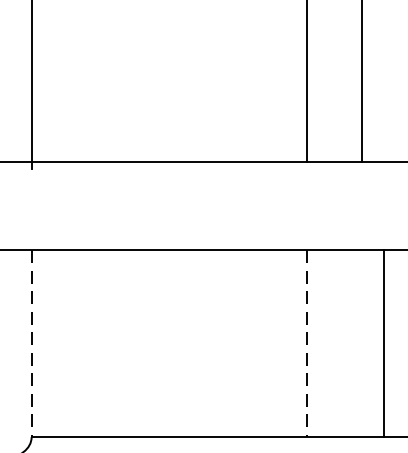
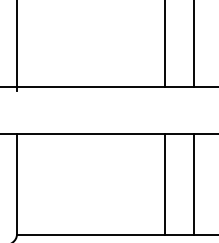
line: (30, 343) -> (16, 184), dashed -> solid
line: (306, 343) -> (164, 184), dashed -> solid
line: (384, 343) -> (194, 184), moved

